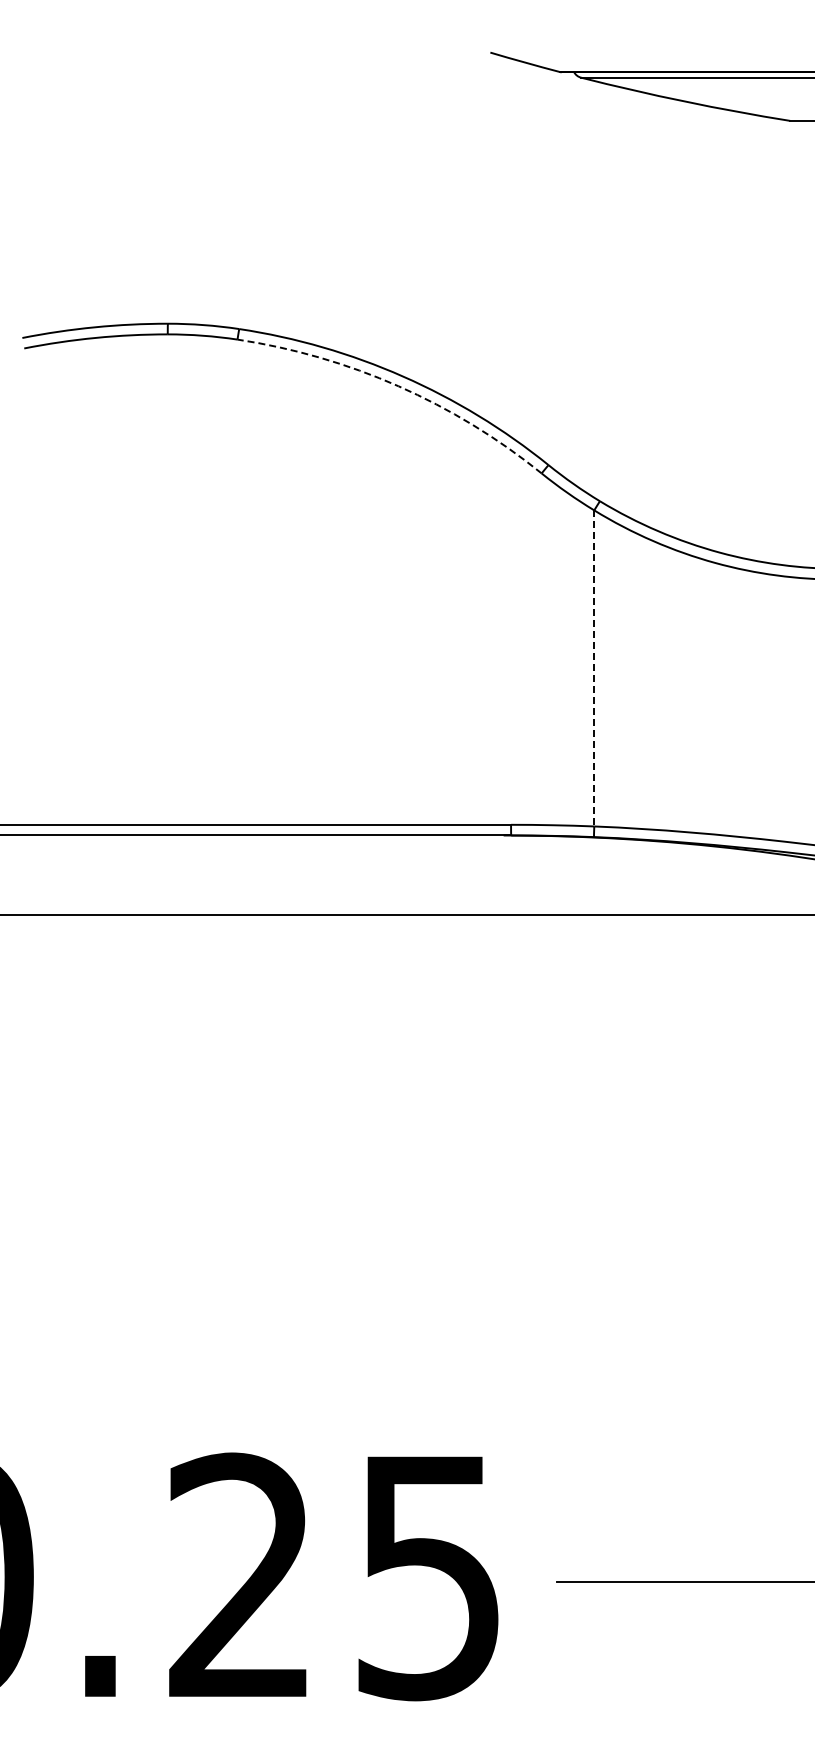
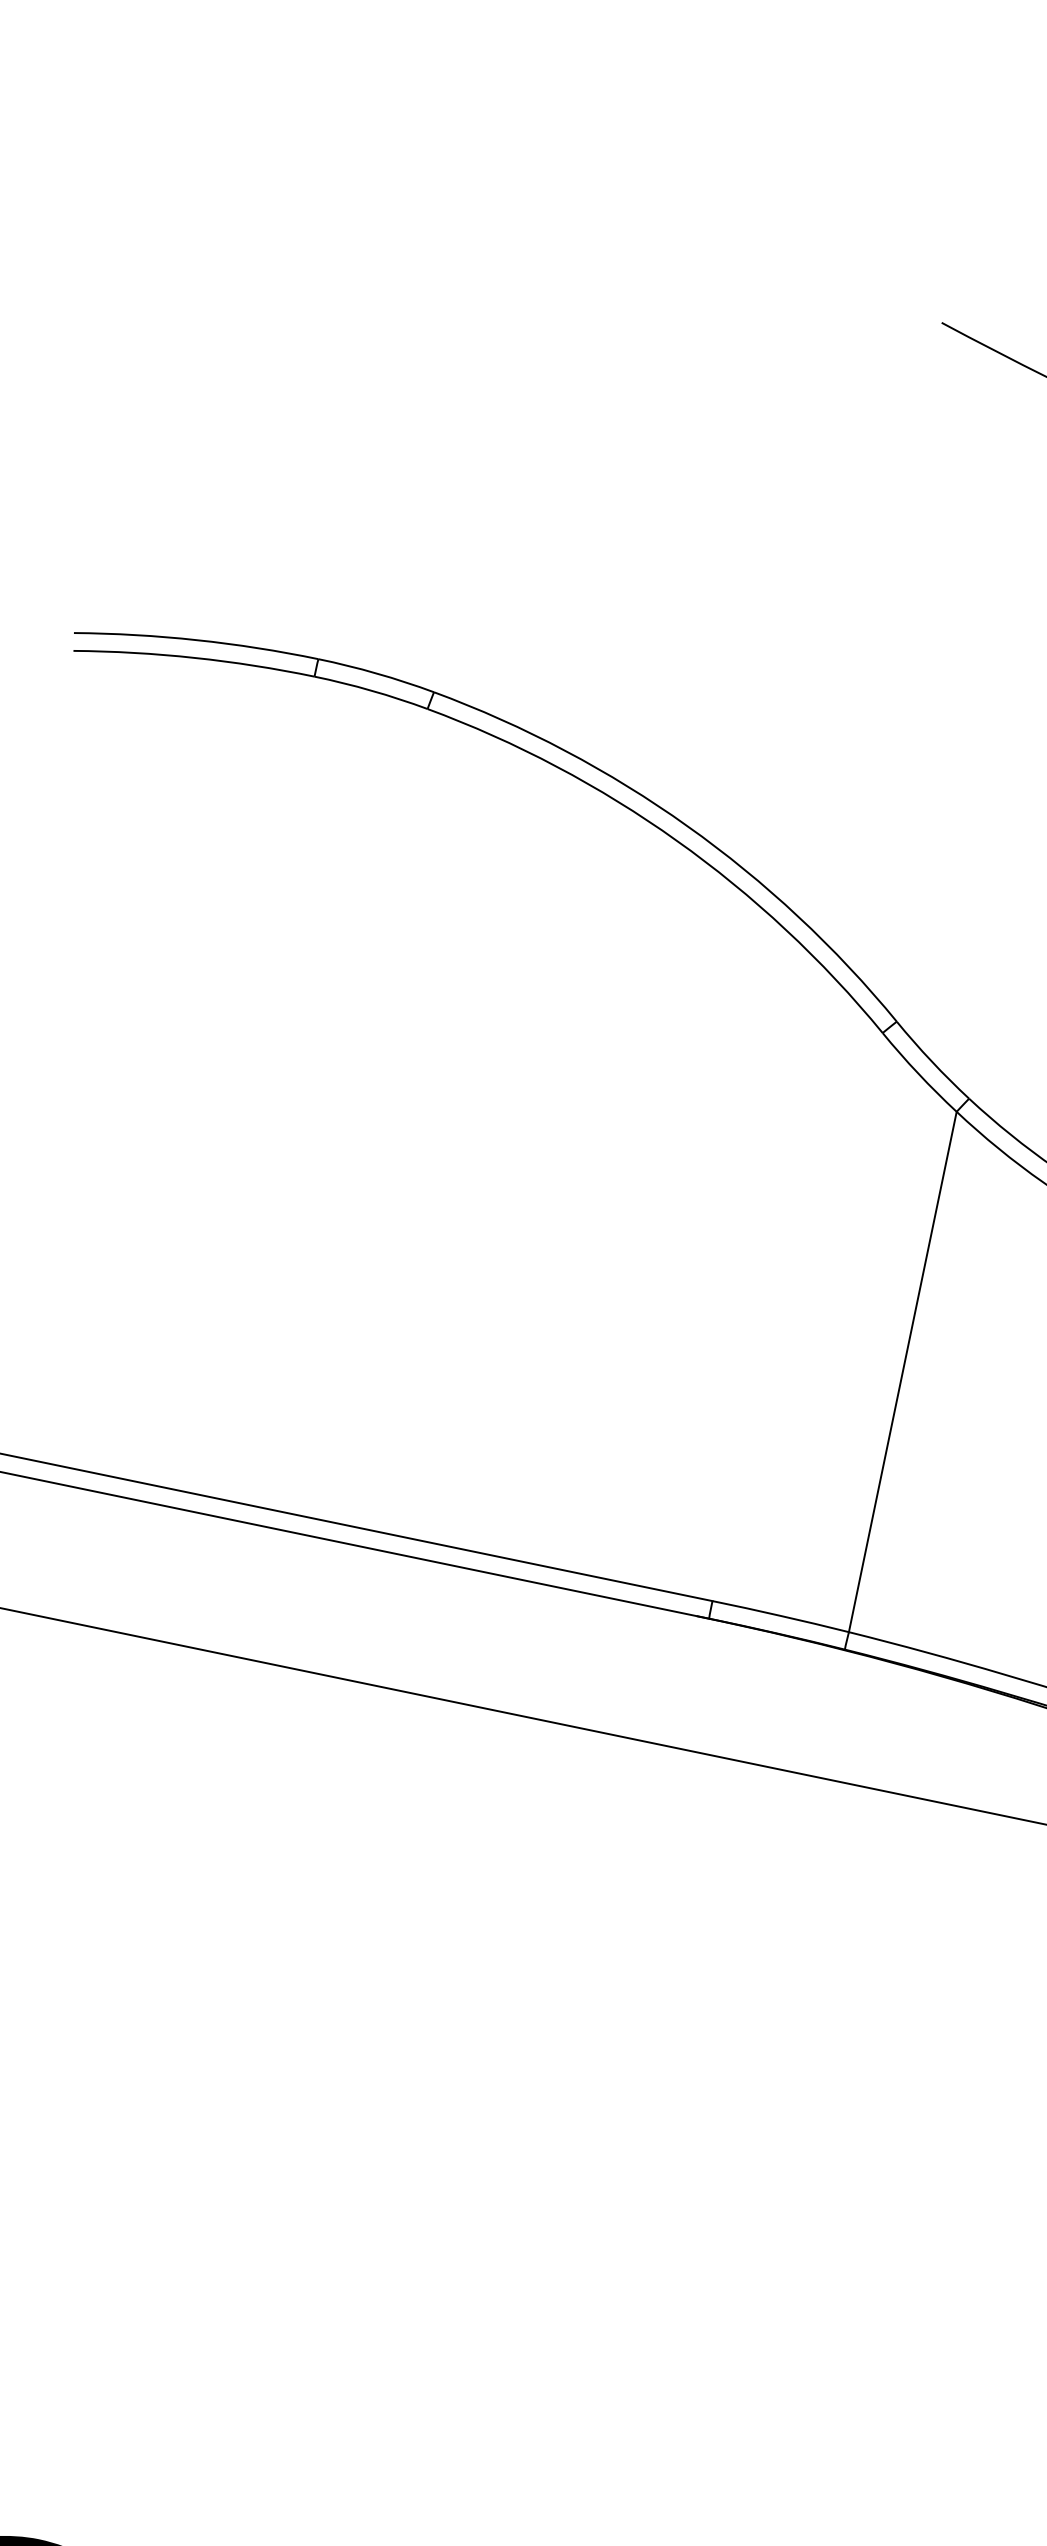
arc: (398, 386) -> (676, 841), dashed -> solid
line: (594, 668) -> (903, 1372), dashed -> solid

